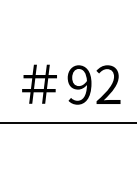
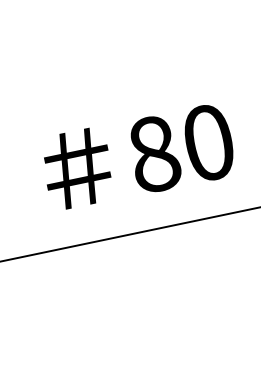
text: (93, 84) -> (180, 147), 92 -> 80

